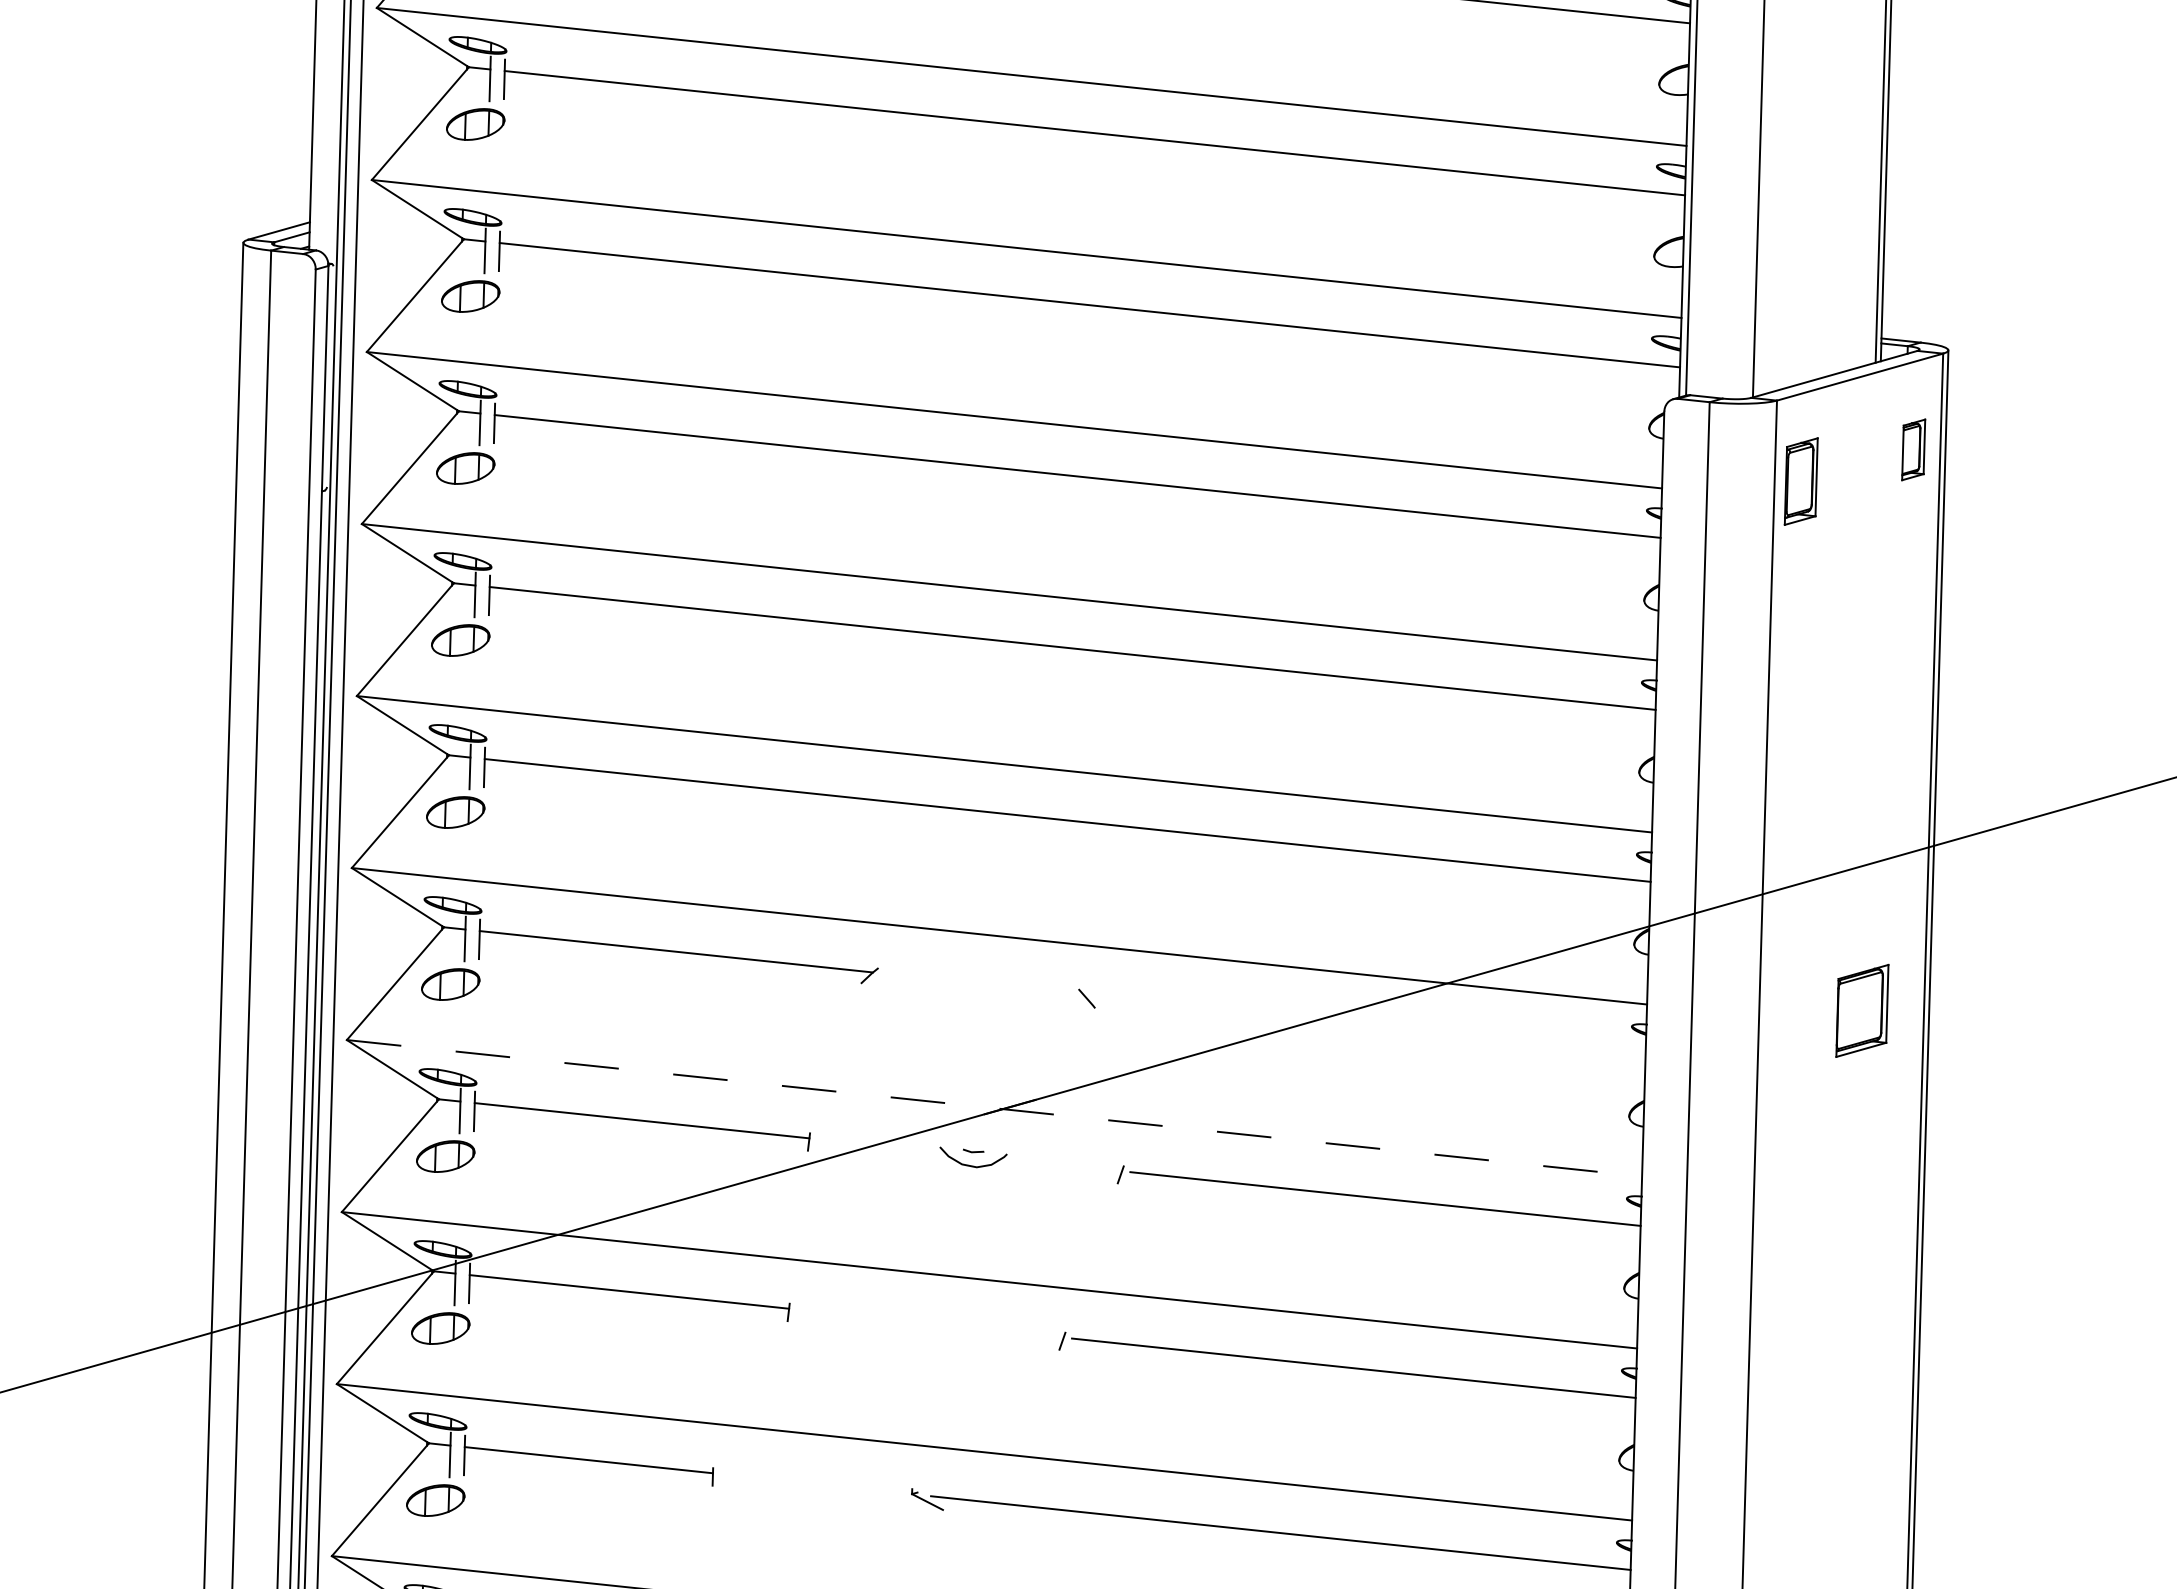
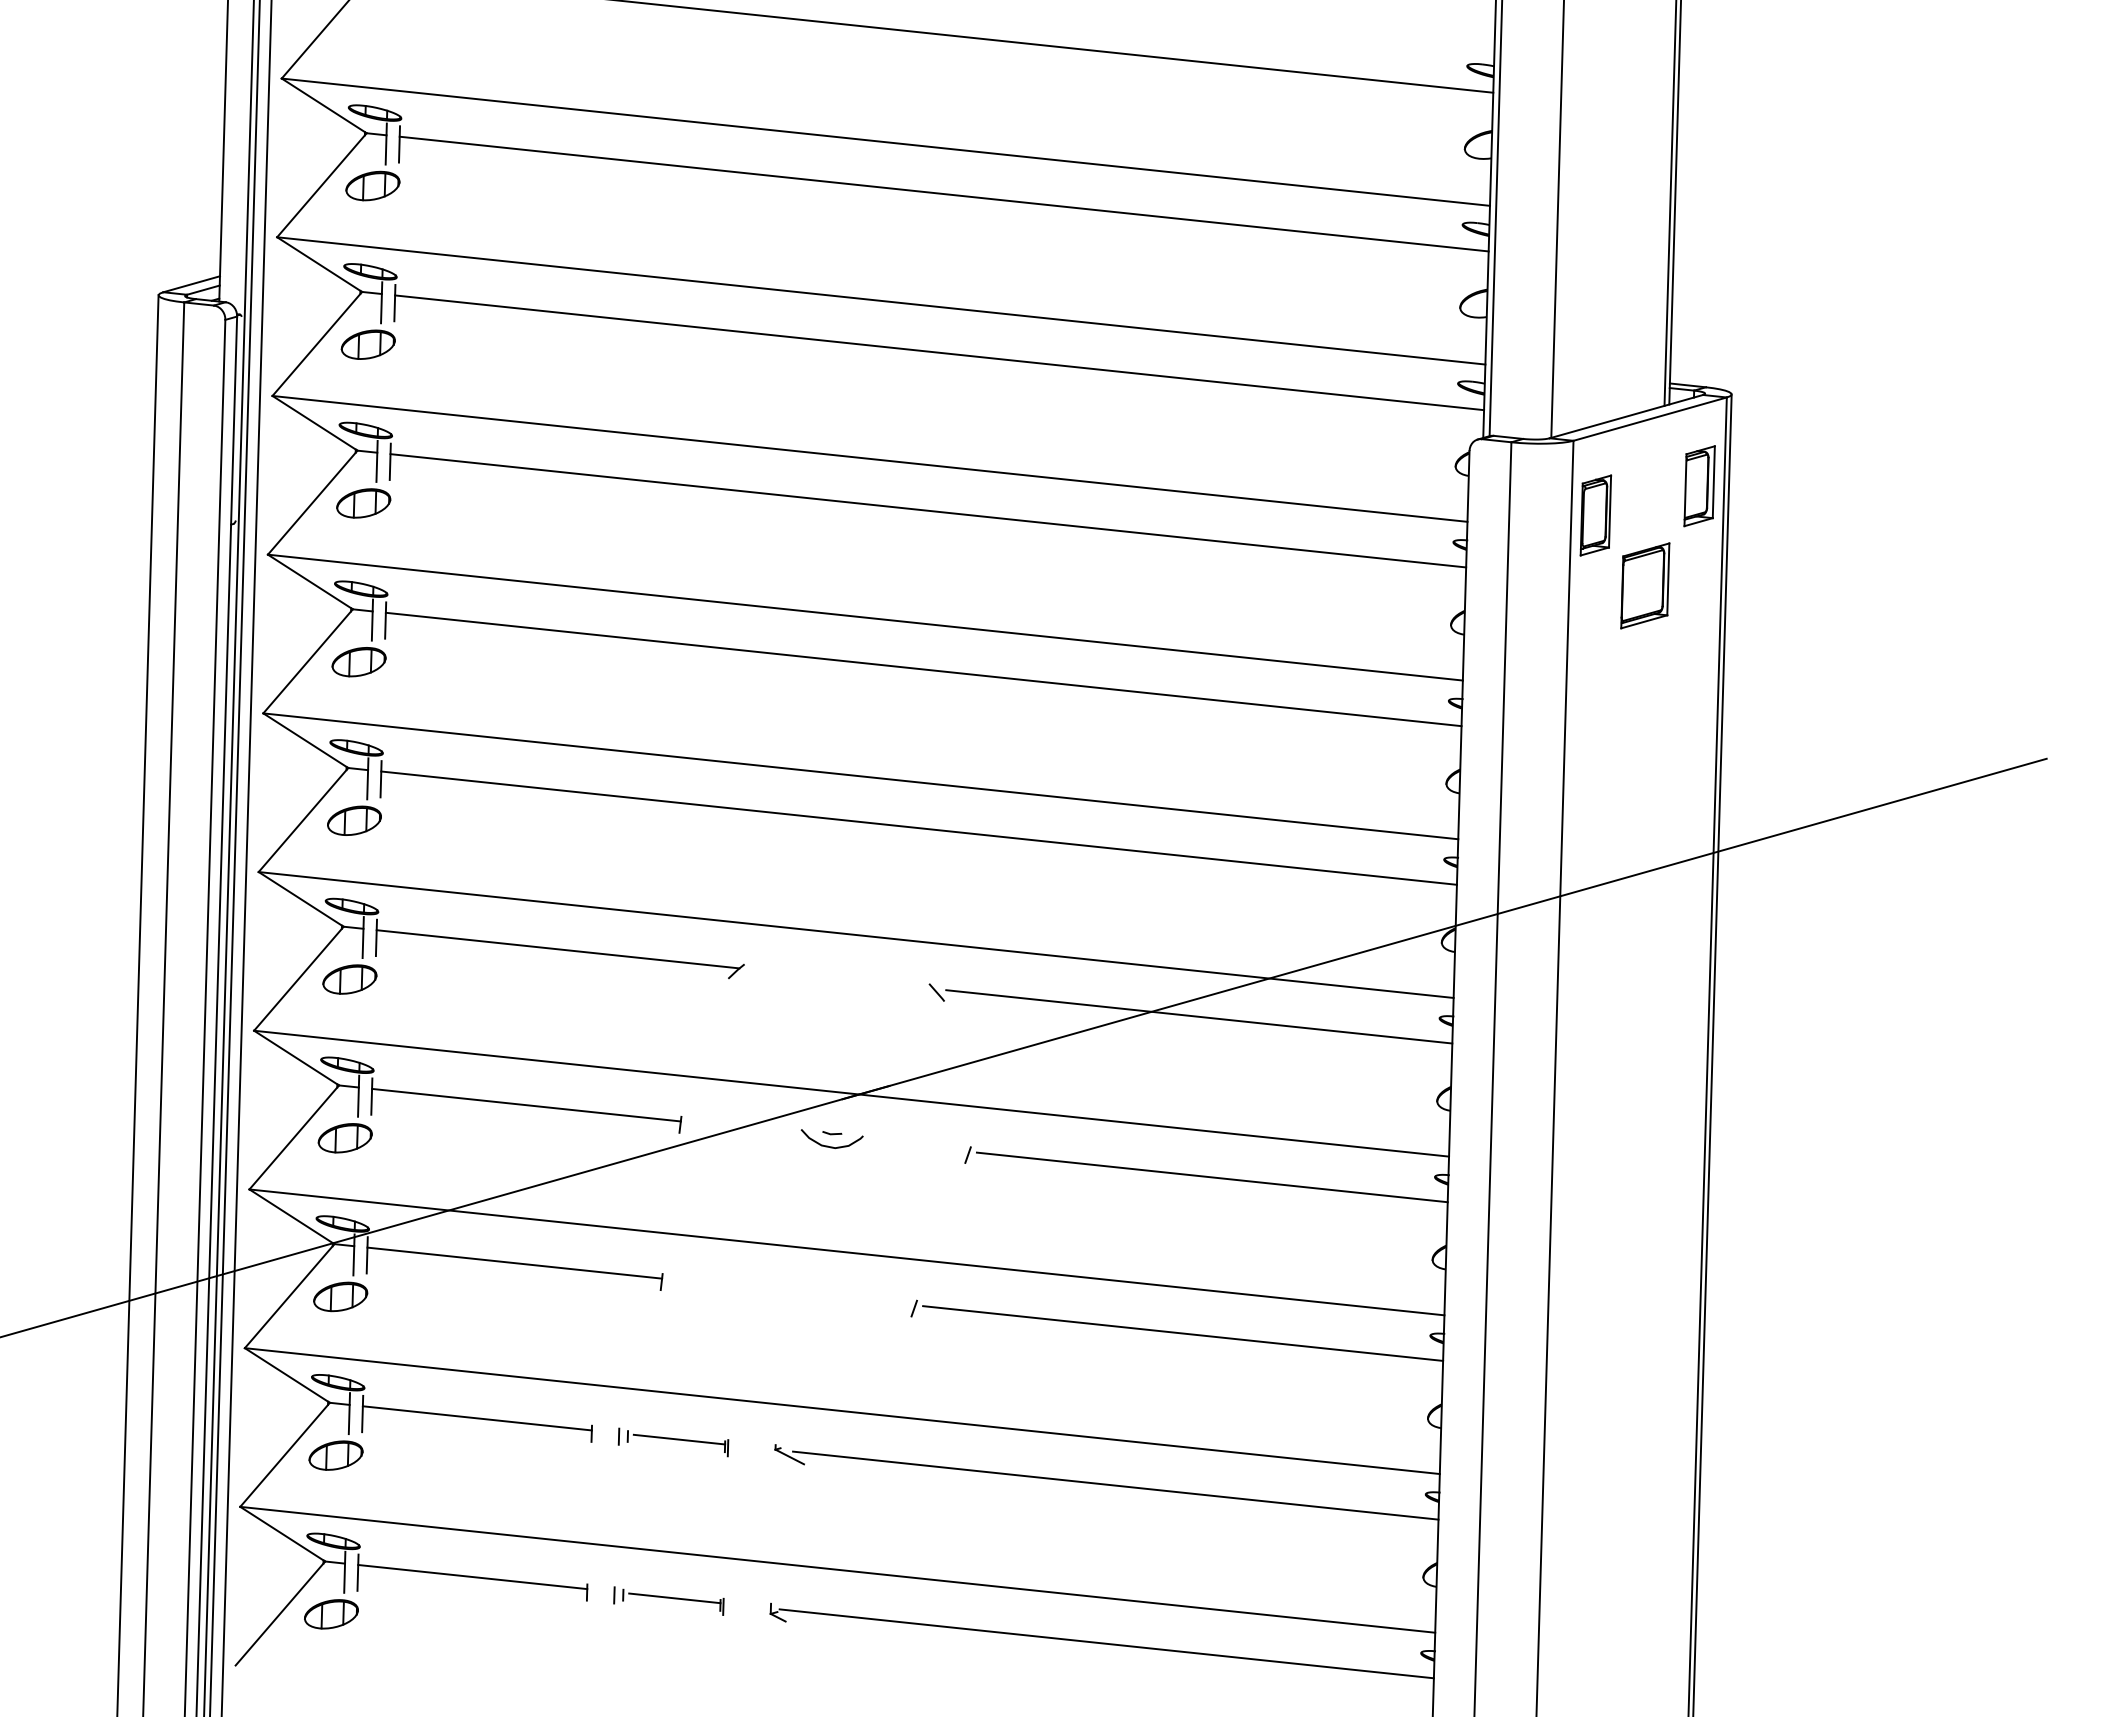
part: (1913, 450) -> (1699, 486), size x1.43
part: (1862, 1010) -> (1645, 585), moved
line: (1371, 1024) -> (1199, 1016), added
line: (994, 1108) -> (851, 1093), dashed -> solid
part: (801, 1486) -> (673, 1442), added

